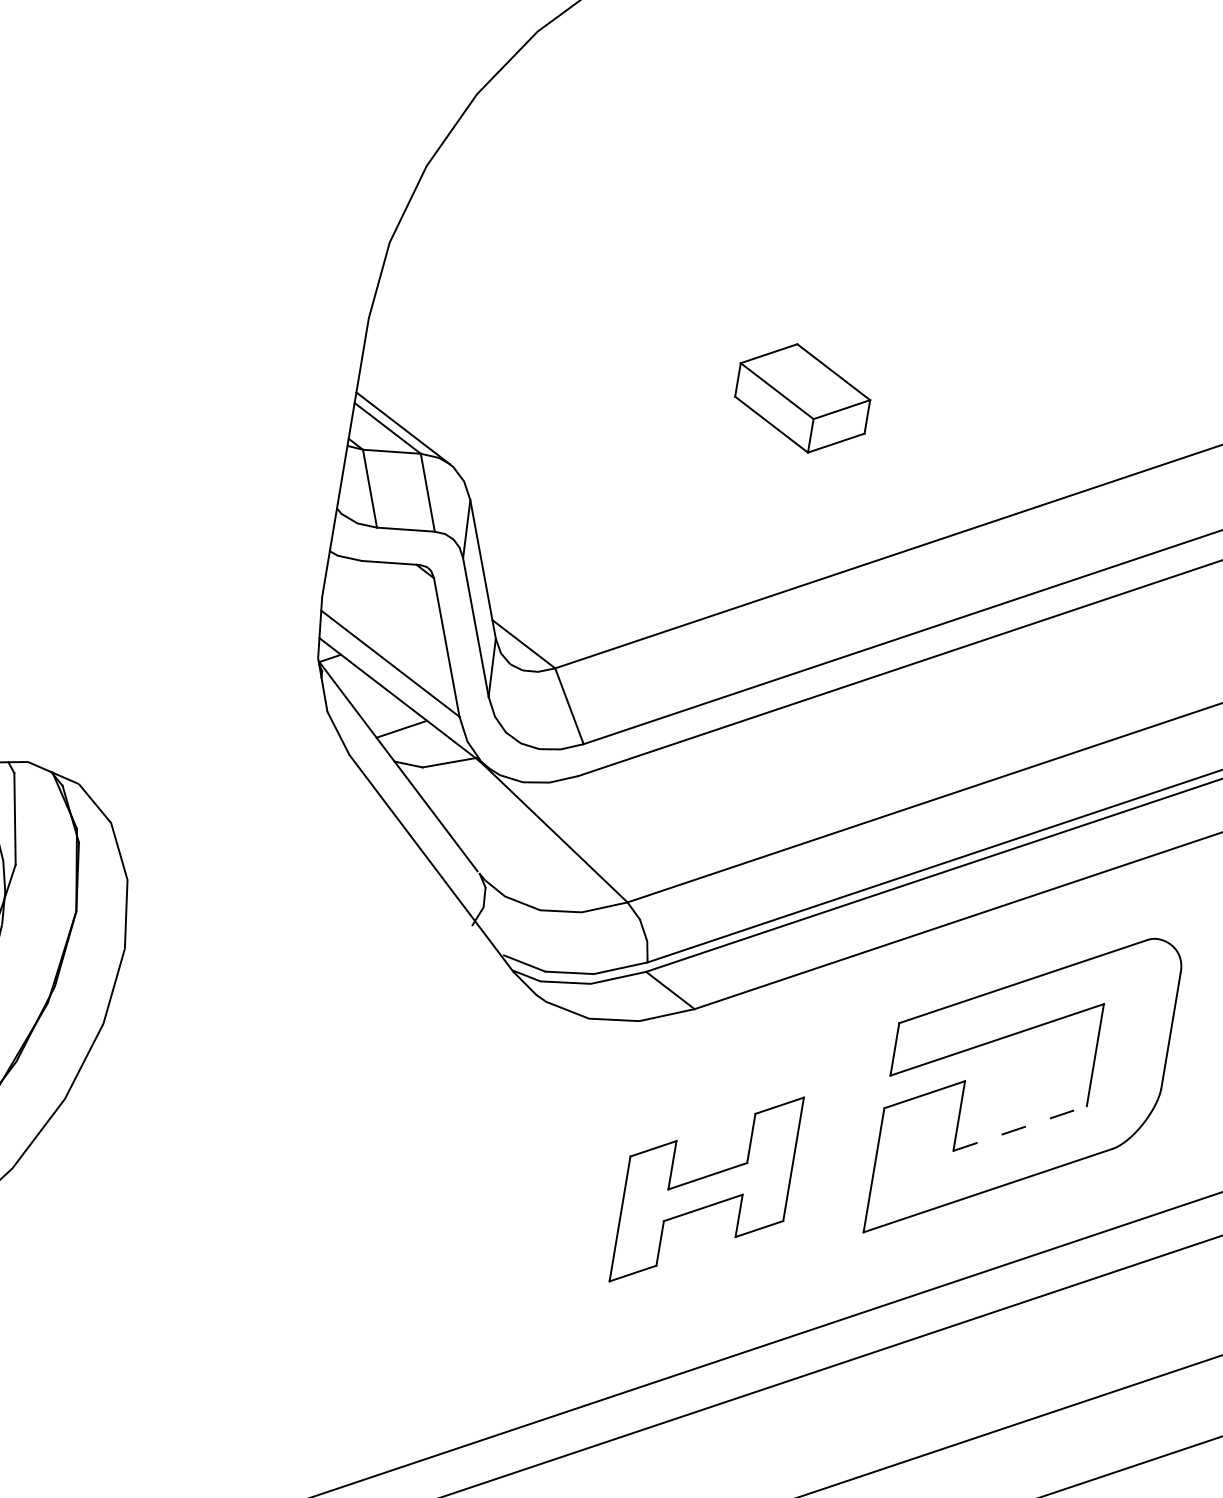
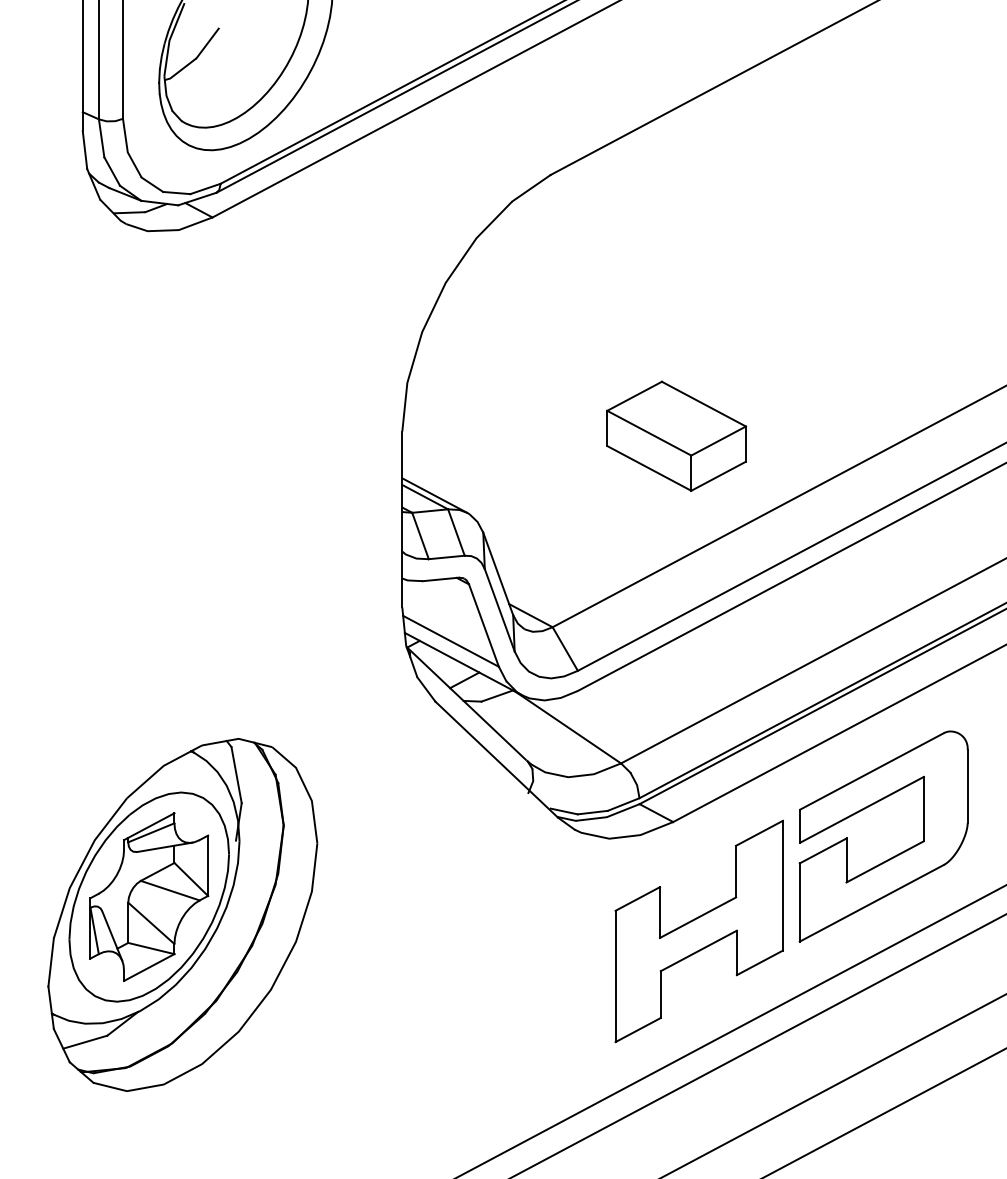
part: (802, 397) -> (676, 435), size x1.67
line: (1020, 1128) -> (885, 861), dashed -> solid
part: (705, 1189) -> (698, 931), size x1.67

